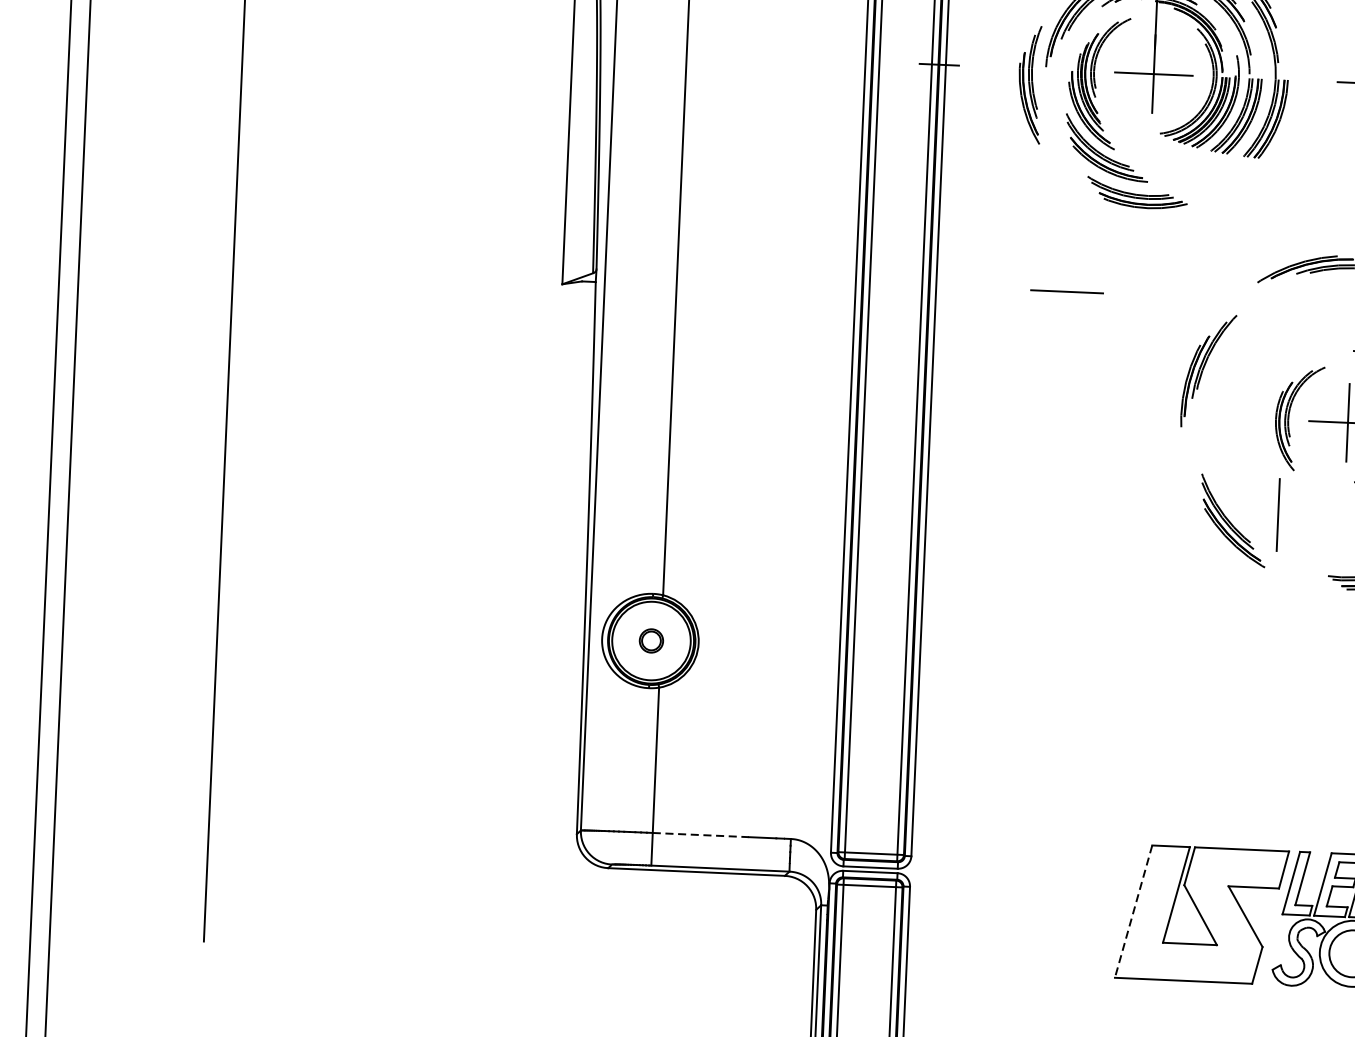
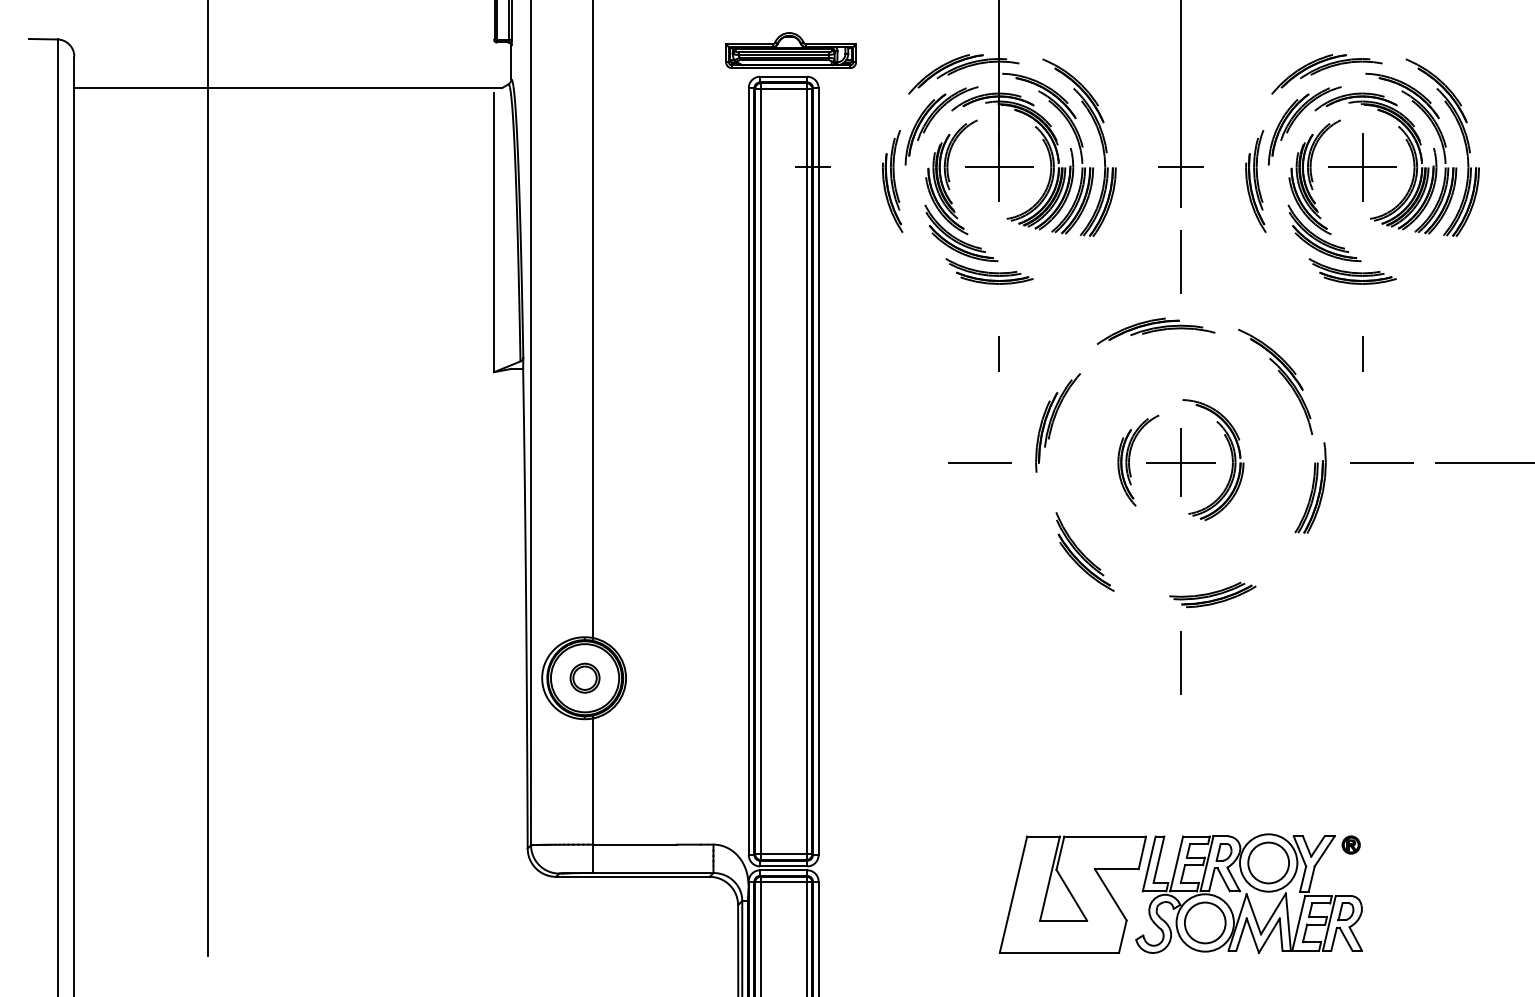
line: (1143, 288) -> (998, 353), added
line: (1066, 291) -> (979, 462), moved
line: (1277, 514) -> (1180, 662), moved
part: (650, 640) -> (584, 677), size x1.43
line: (701, 834) -> (635, 844), dashed -> solid
line: (1133, 911) -> (1013, 894), dashed -> solid

